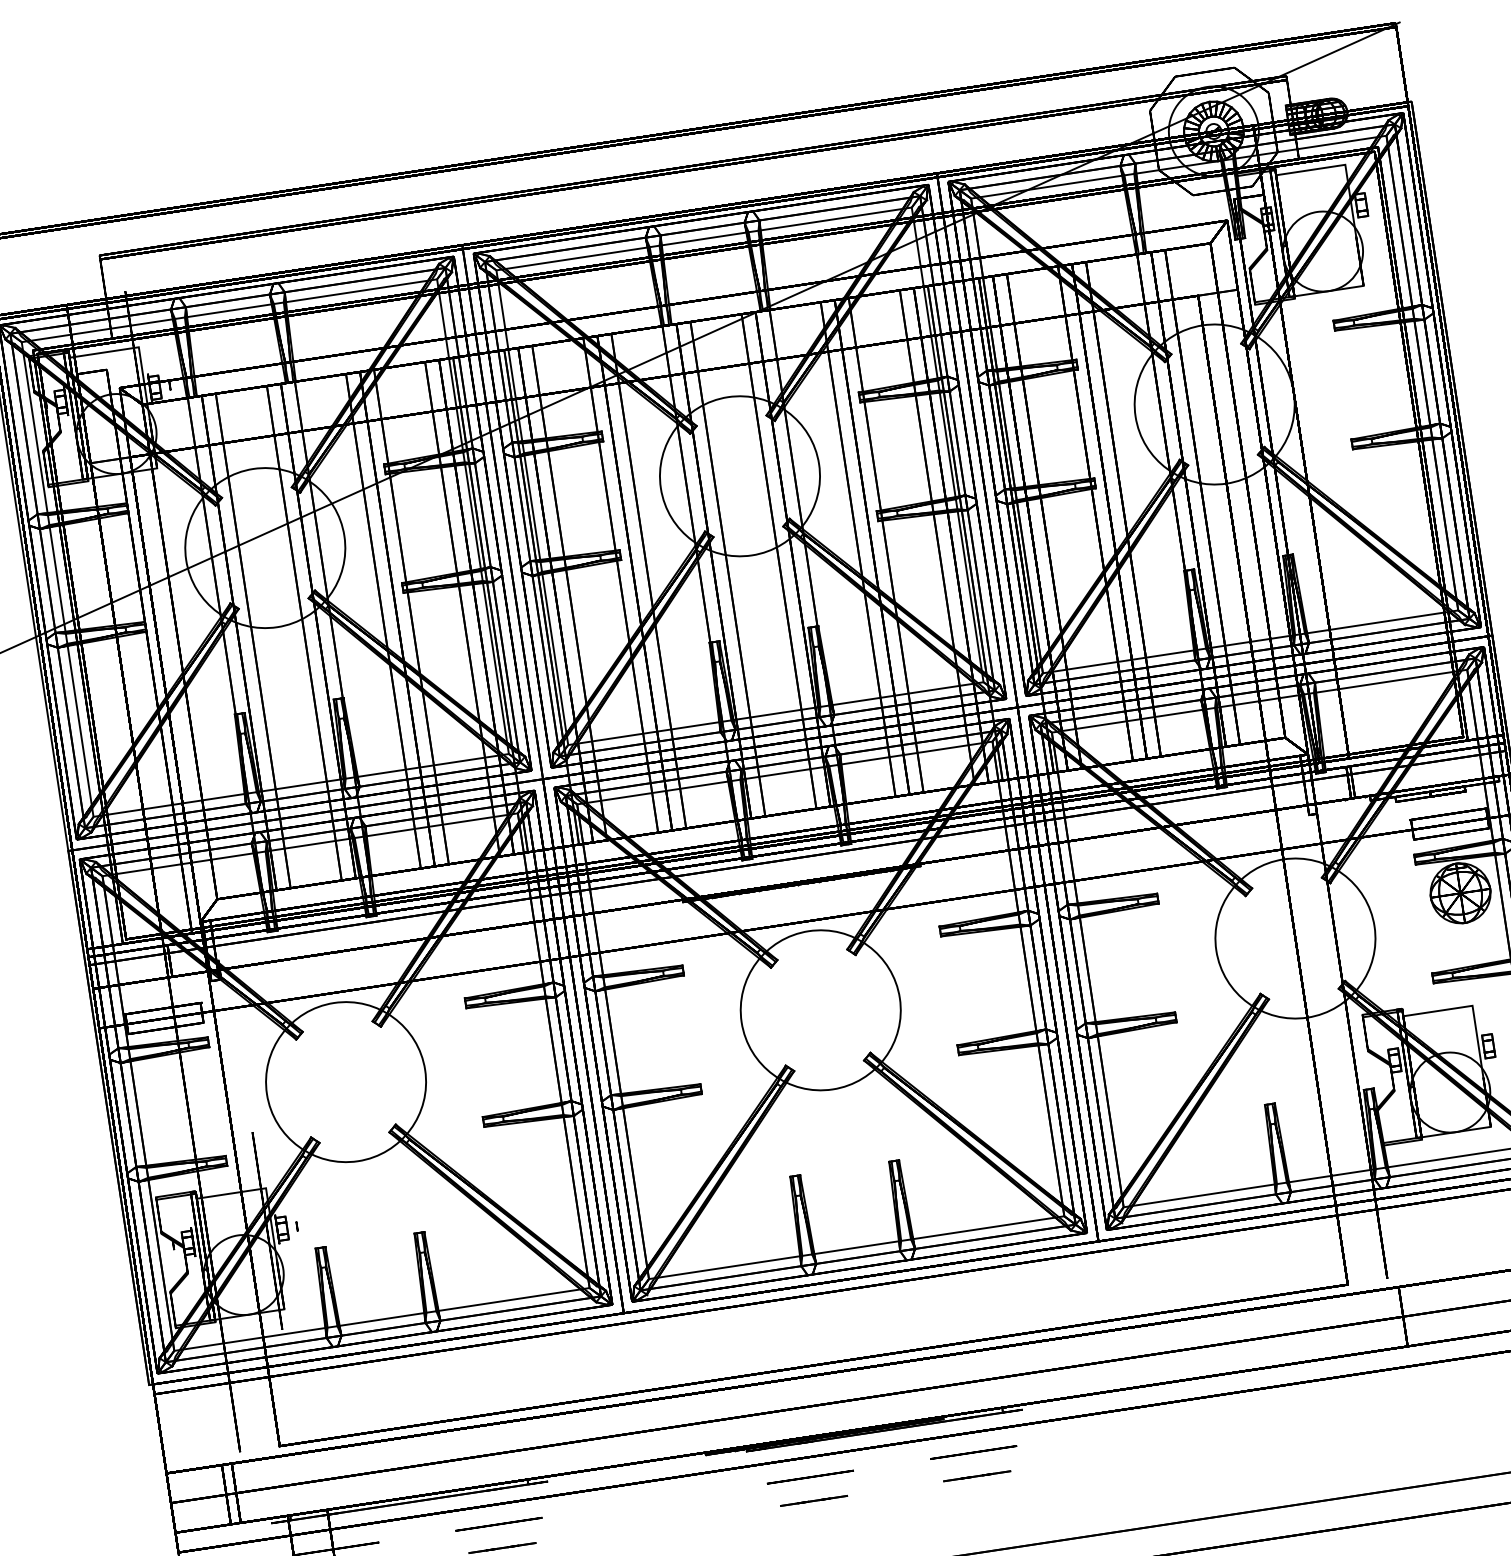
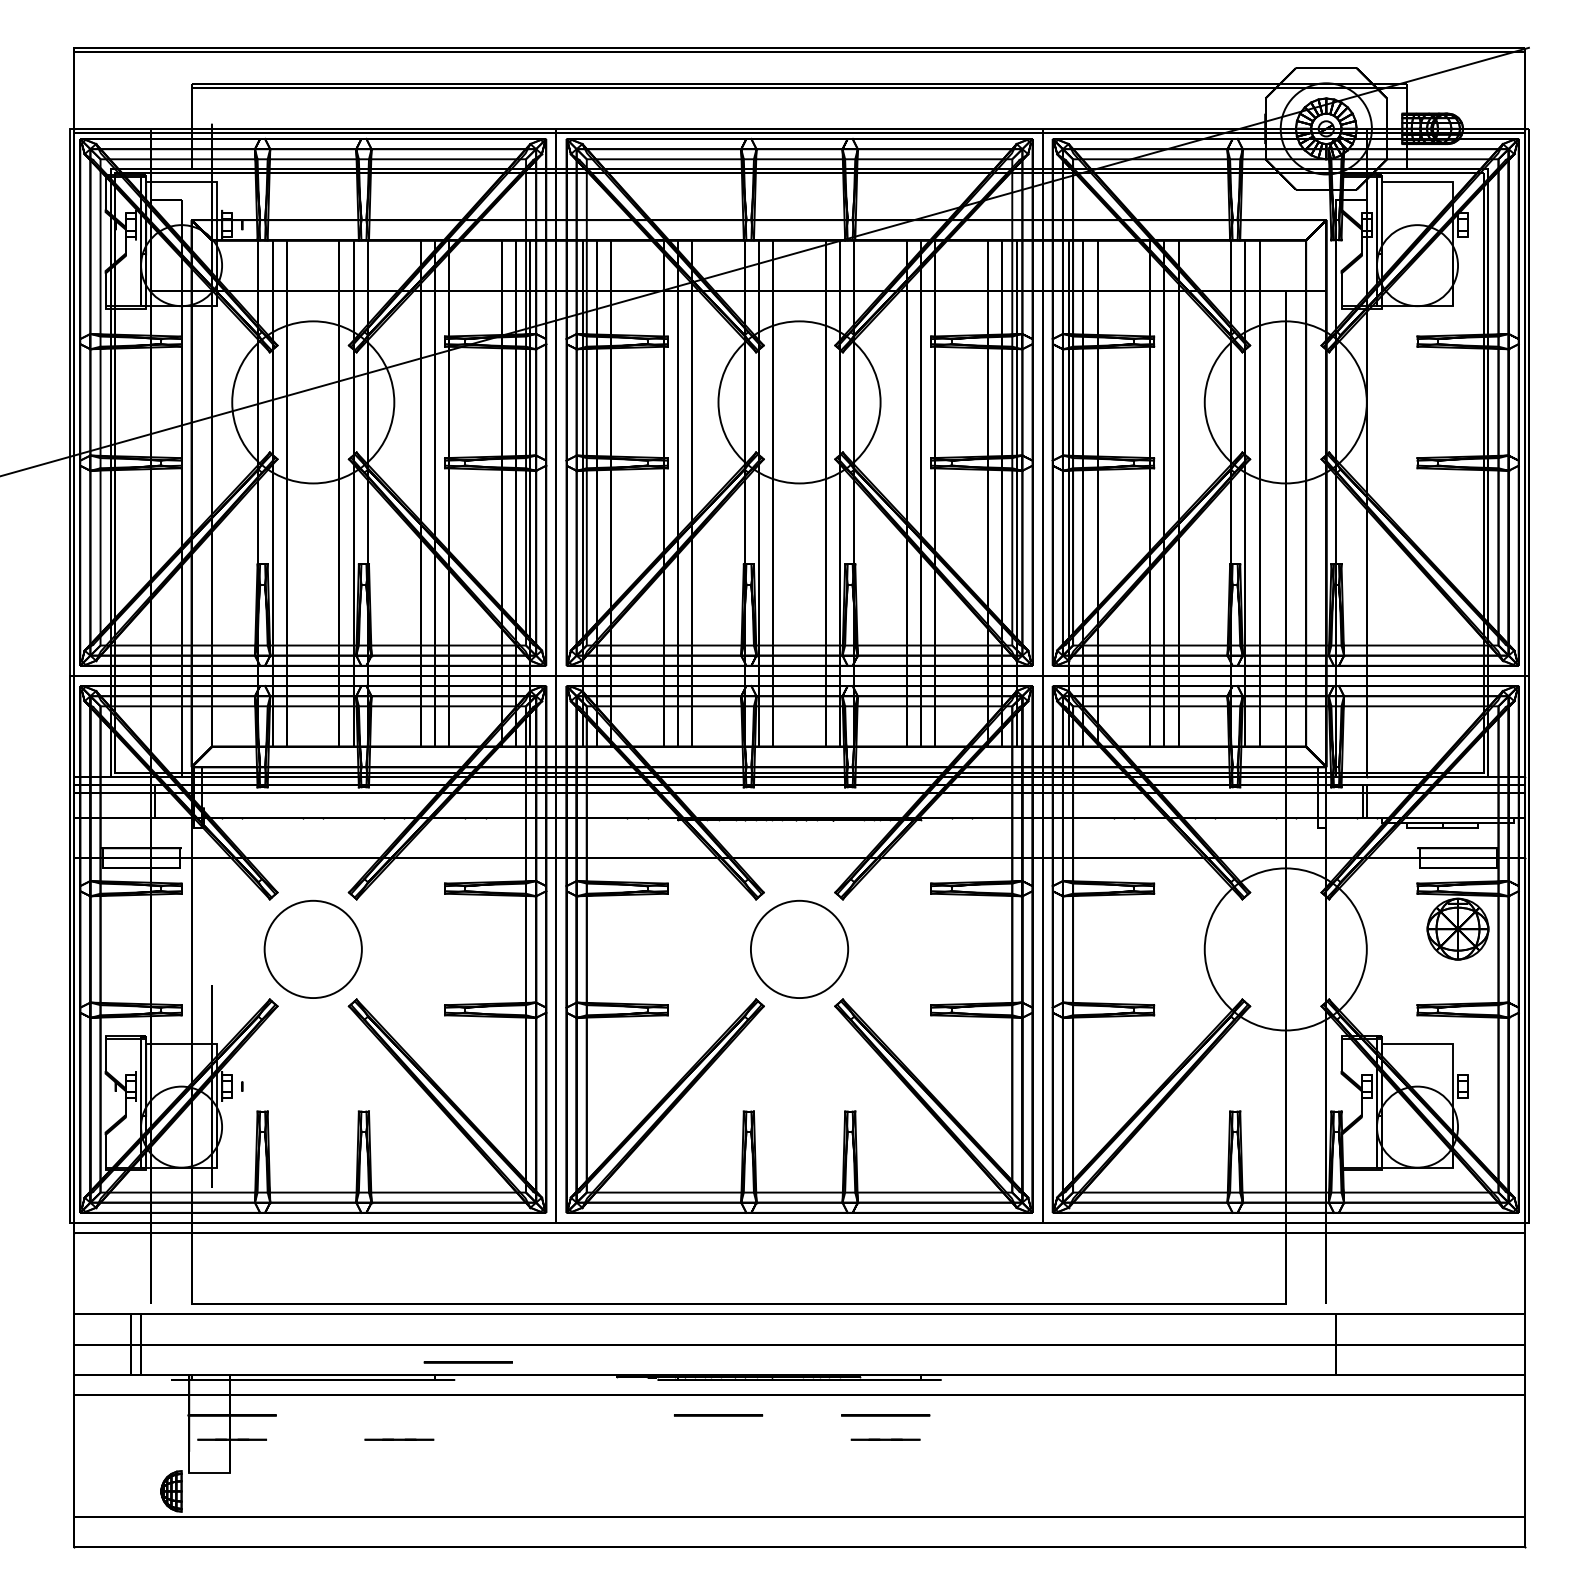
circle: (820, 1010) -> (799, 949), size x0.6
circle: (346, 1082) -> (313, 949), size x0.6
line: (814, 1500) -> (718, 1439), removed
circle: (498, 1524) -> (467, 1362), moved

